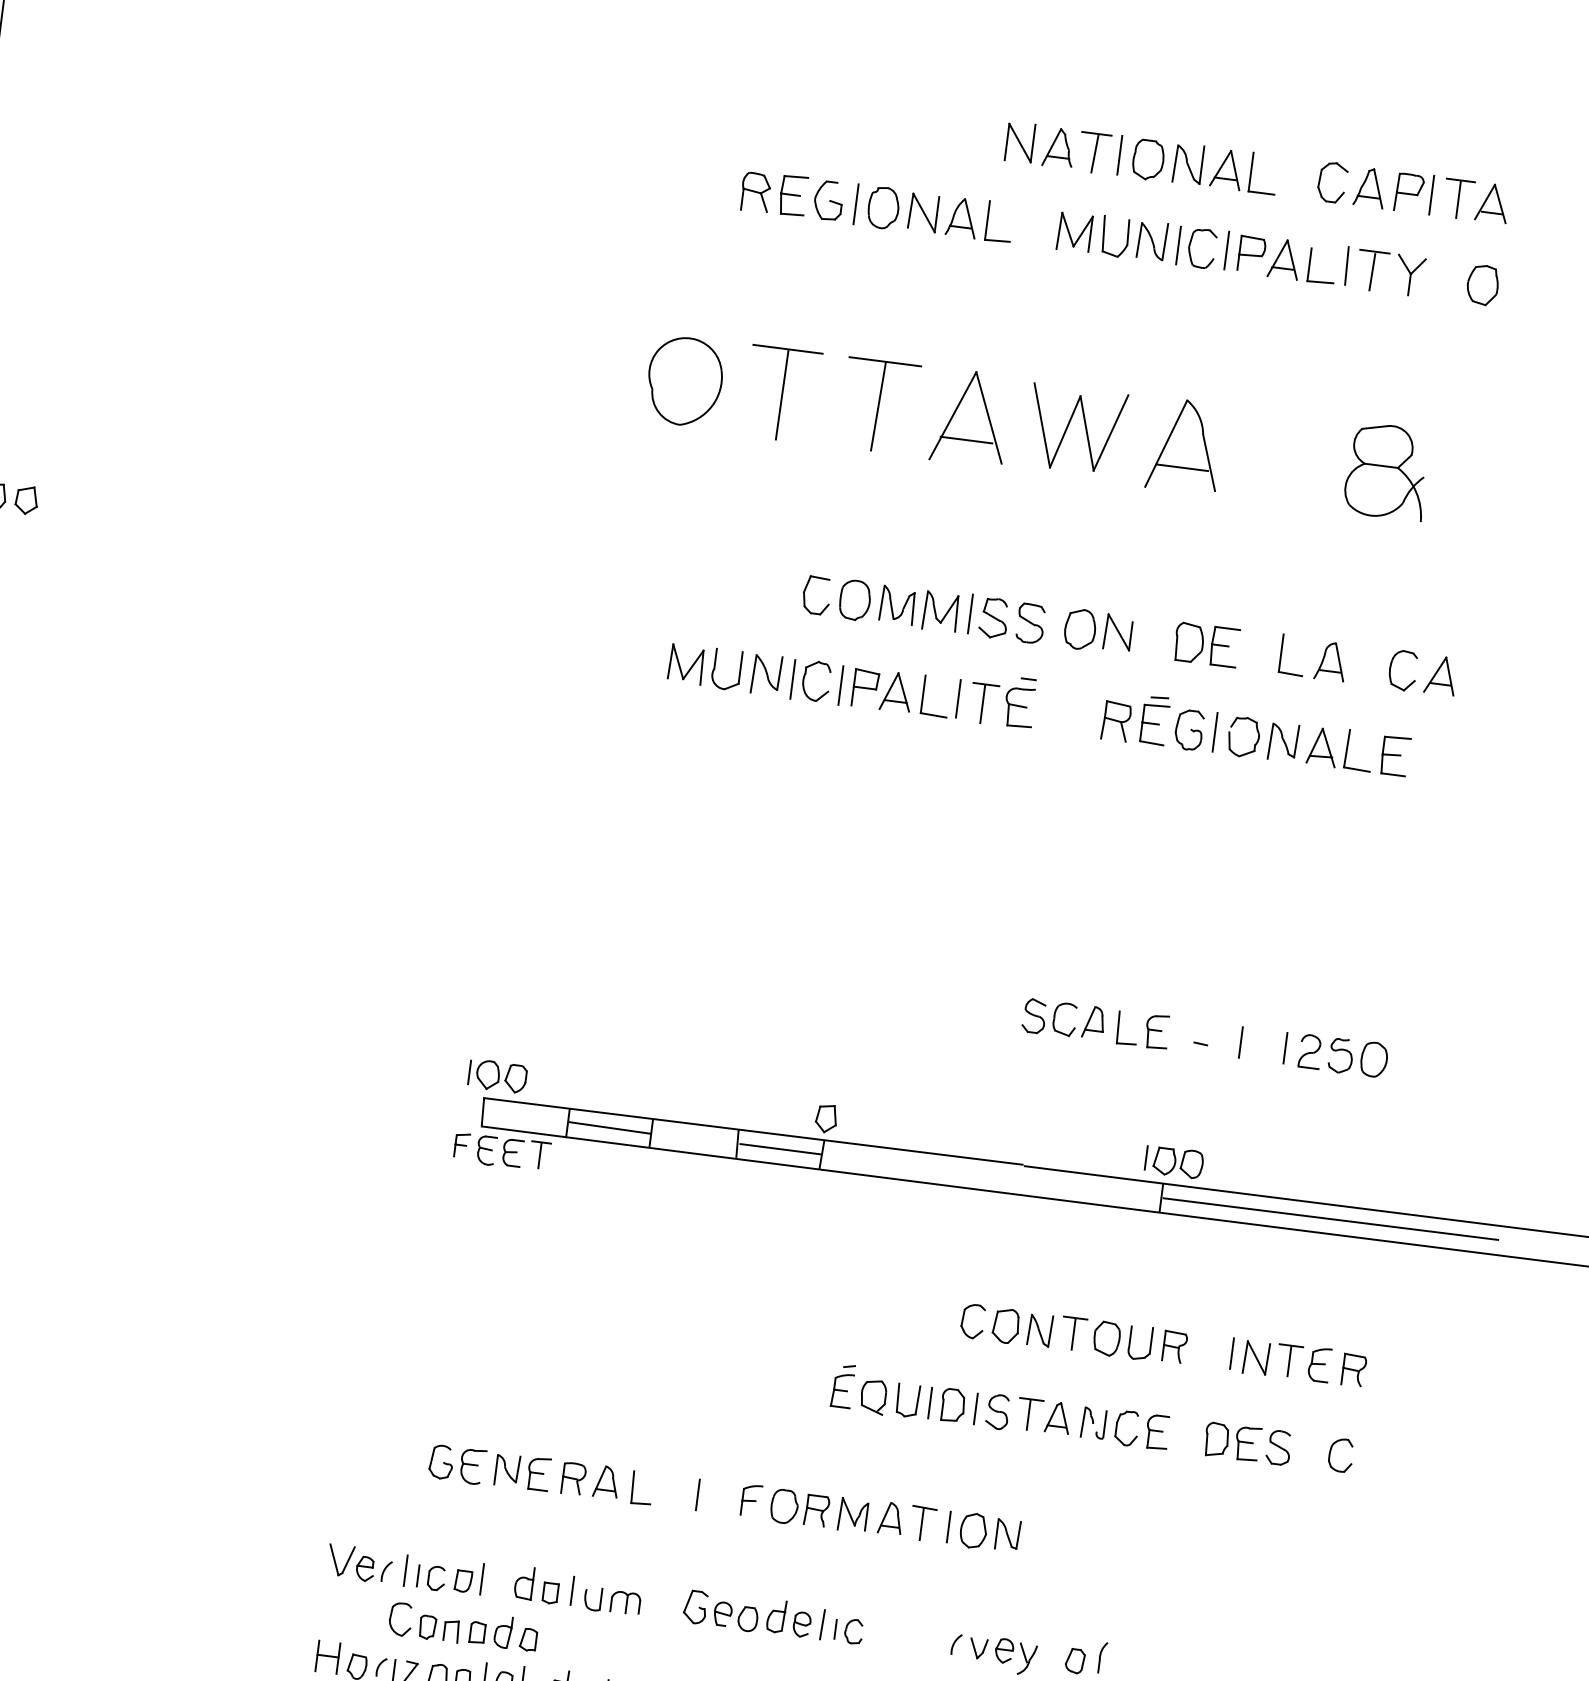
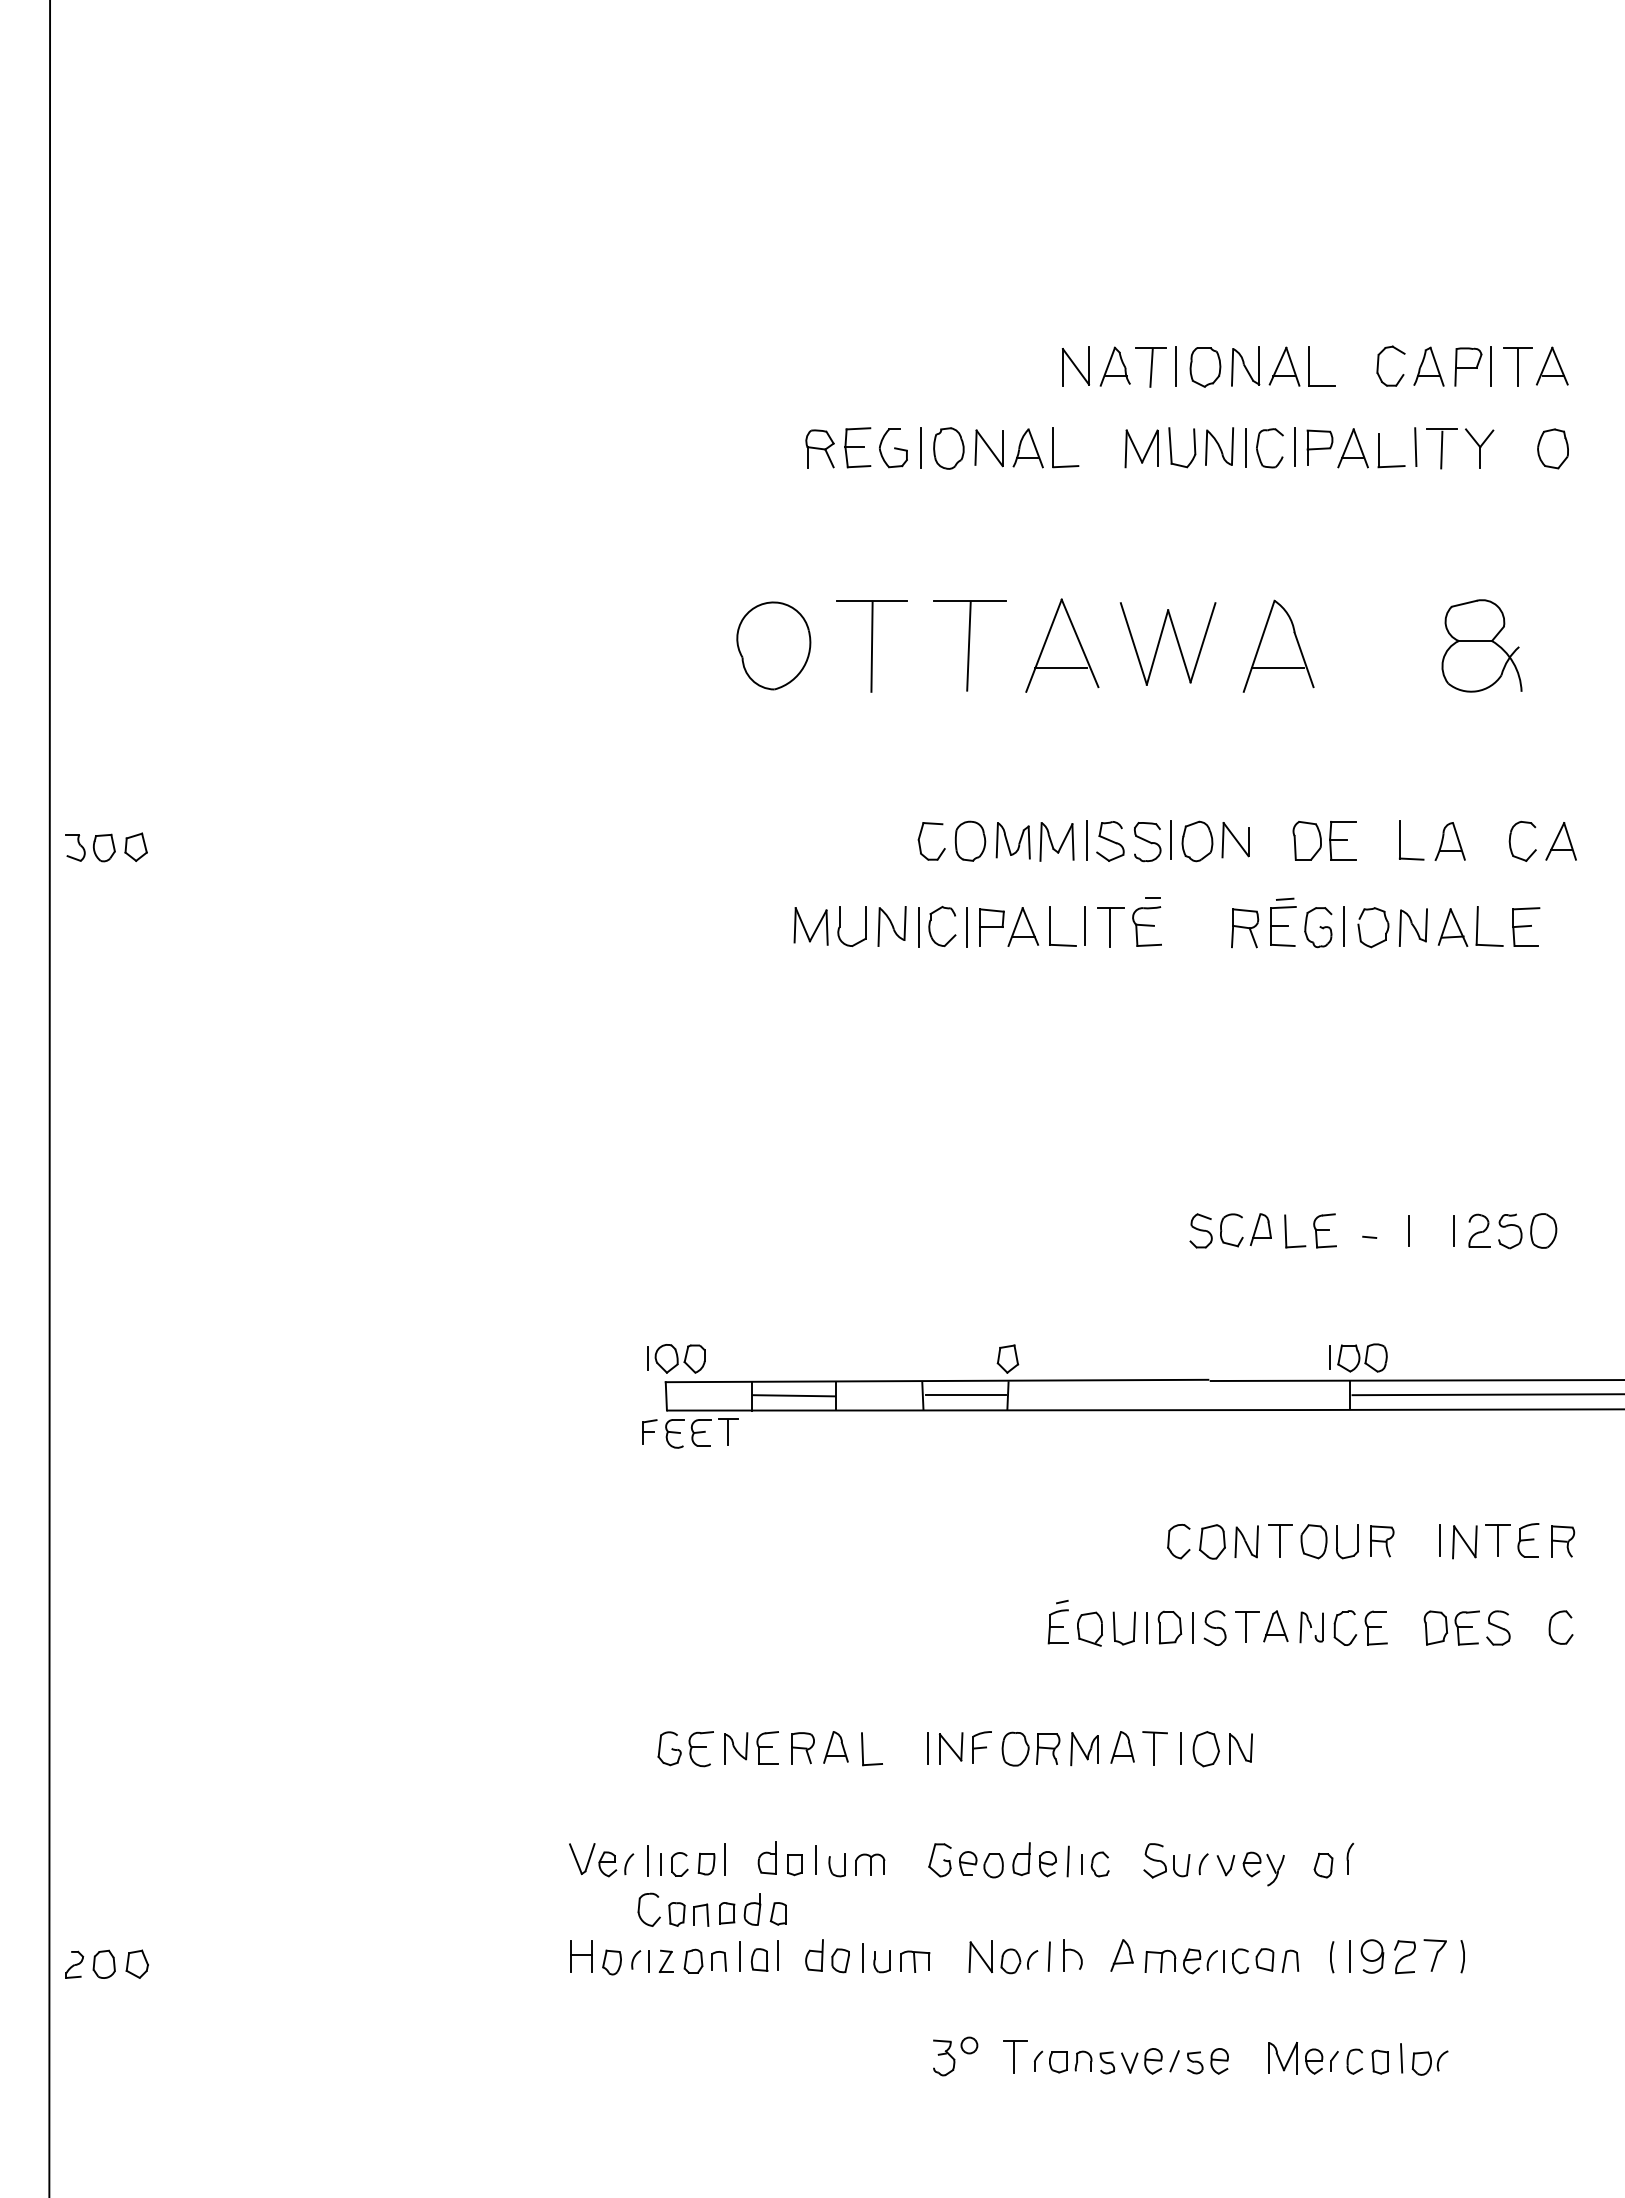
line: (1053, 623) -> (1170, 839), added
part: (721, 1497) -> (951, 1748), added
part: (920, 1636) -> (1166, 1860), added

